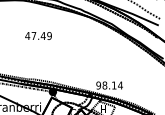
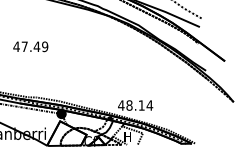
text: (38, 35) -> (30, 46), moved
text: (98, 85) -> (121, 105), 98.14 -> 48.14

